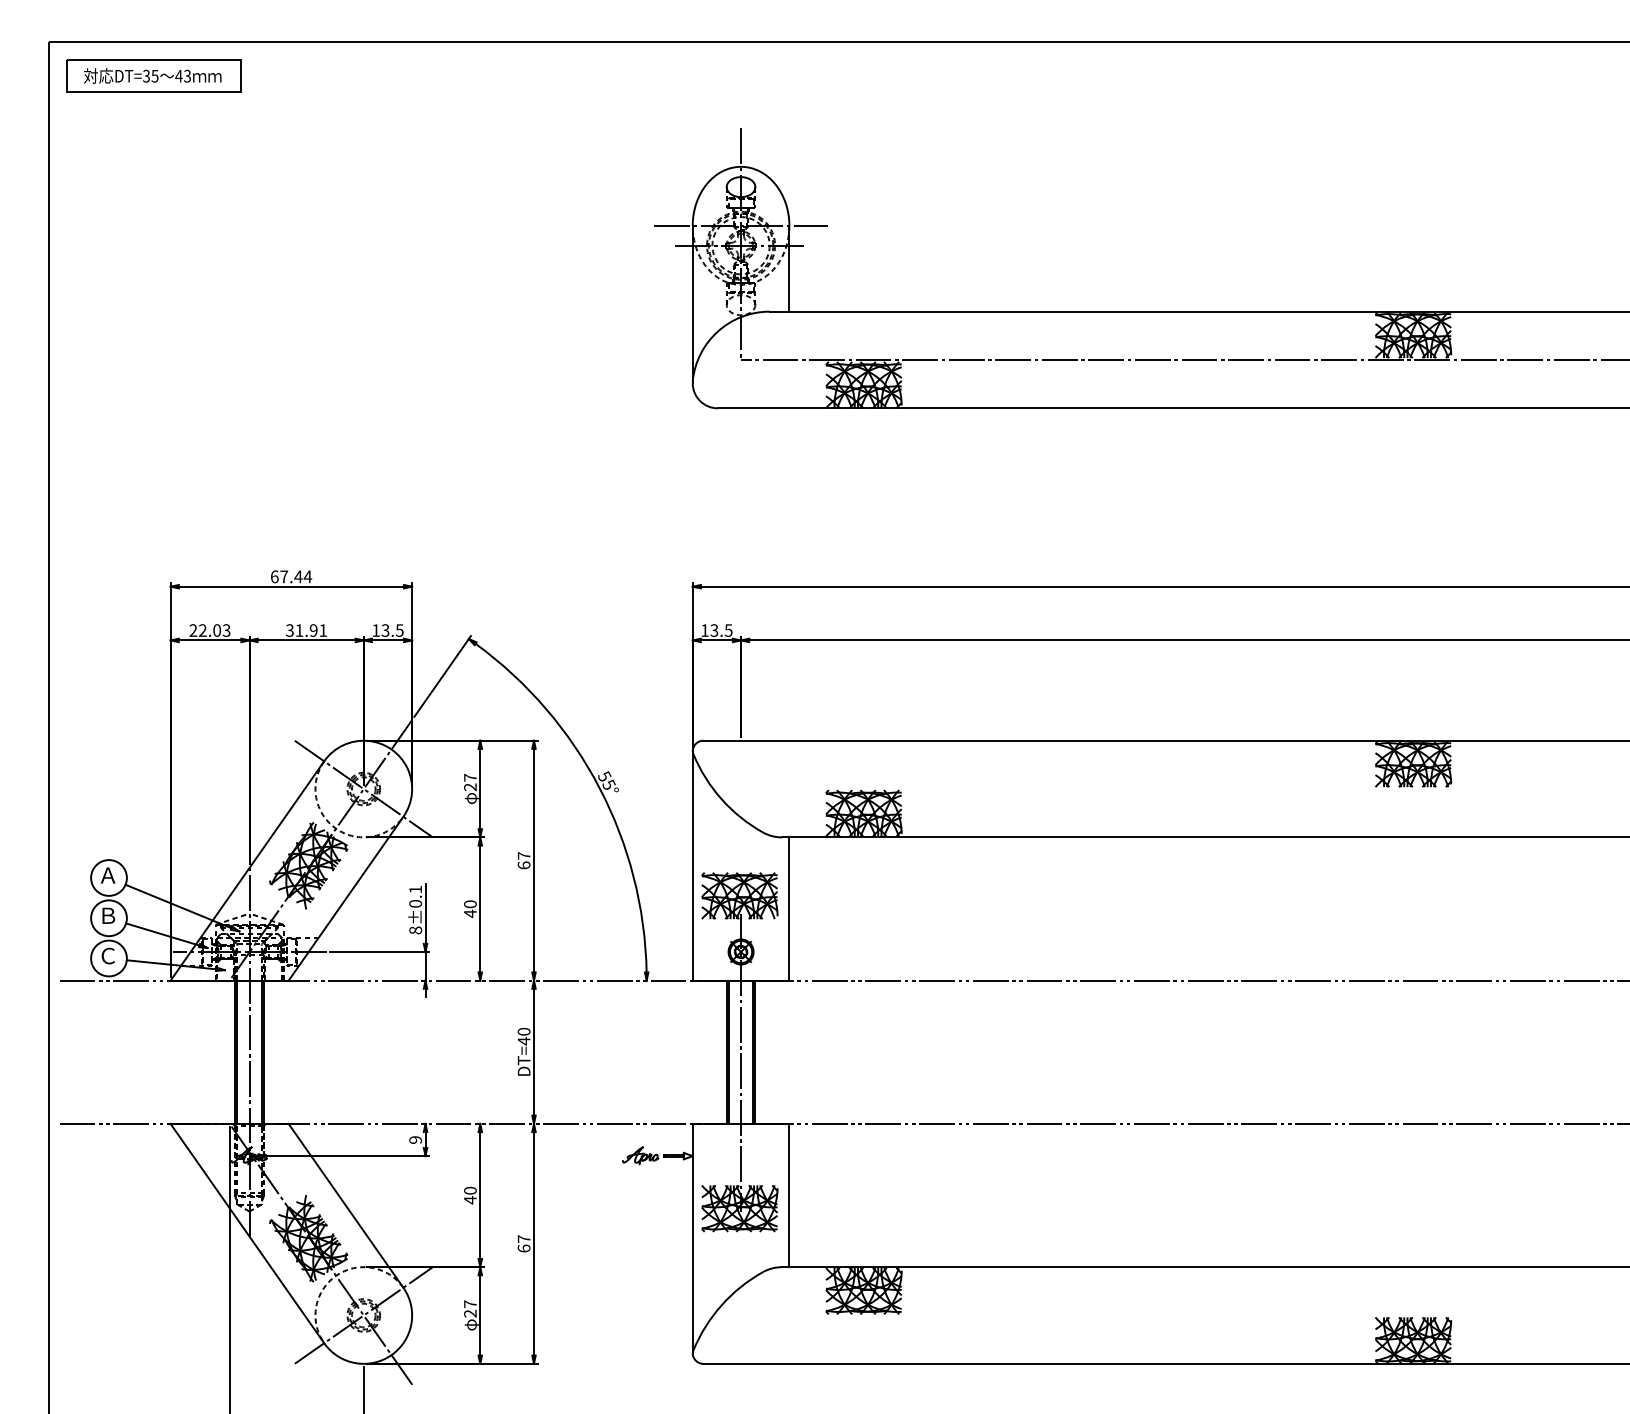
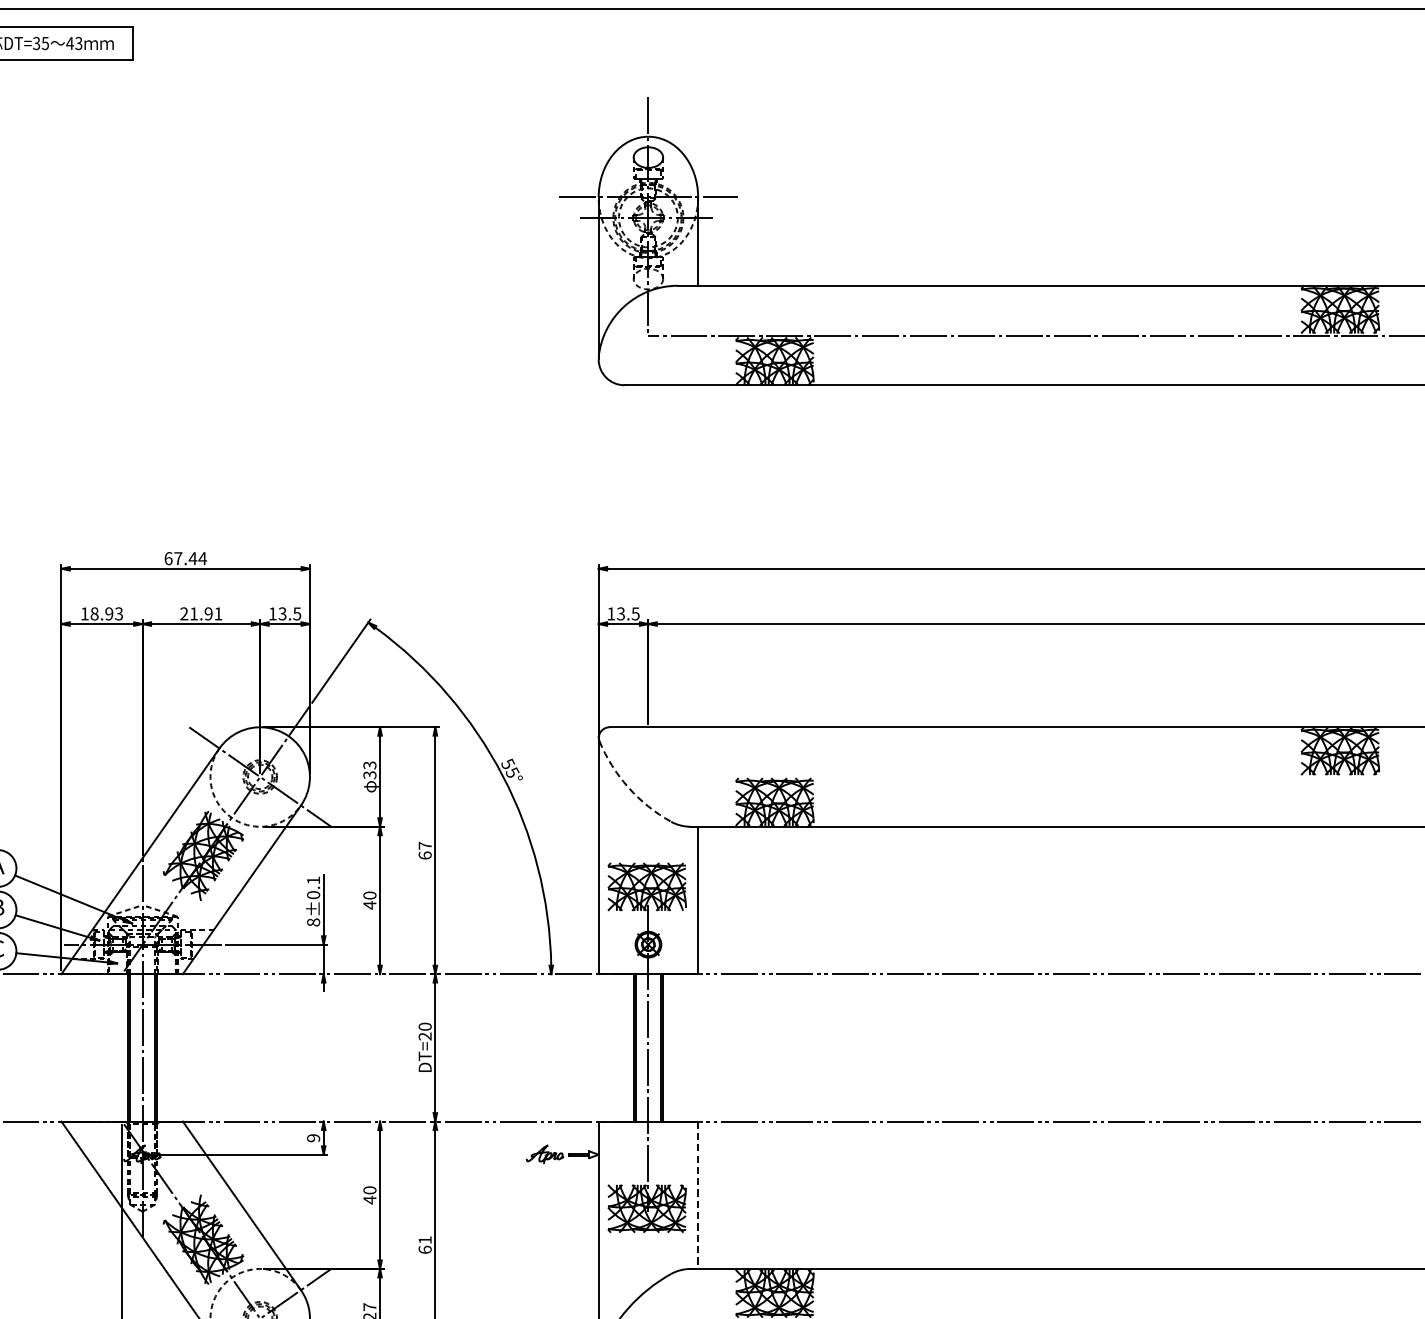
text: (204, 630) -> (96, 613), 22.03 -> 18.93
text: (289, 630) -> (183, 613), 31.91 -> 21.91
text: (470, 782) -> (370, 770), 27 -> 33
arc: (721, 799) -> (628, 787), solid -> dashed
text: (523, 1041) -> (424, 1036), DT=40 -> DT=20
line: (789, 1195) -> (698, 1195), solid -> dashed
text: (523, 1238) -> (424, 1239), 67 -> 61

